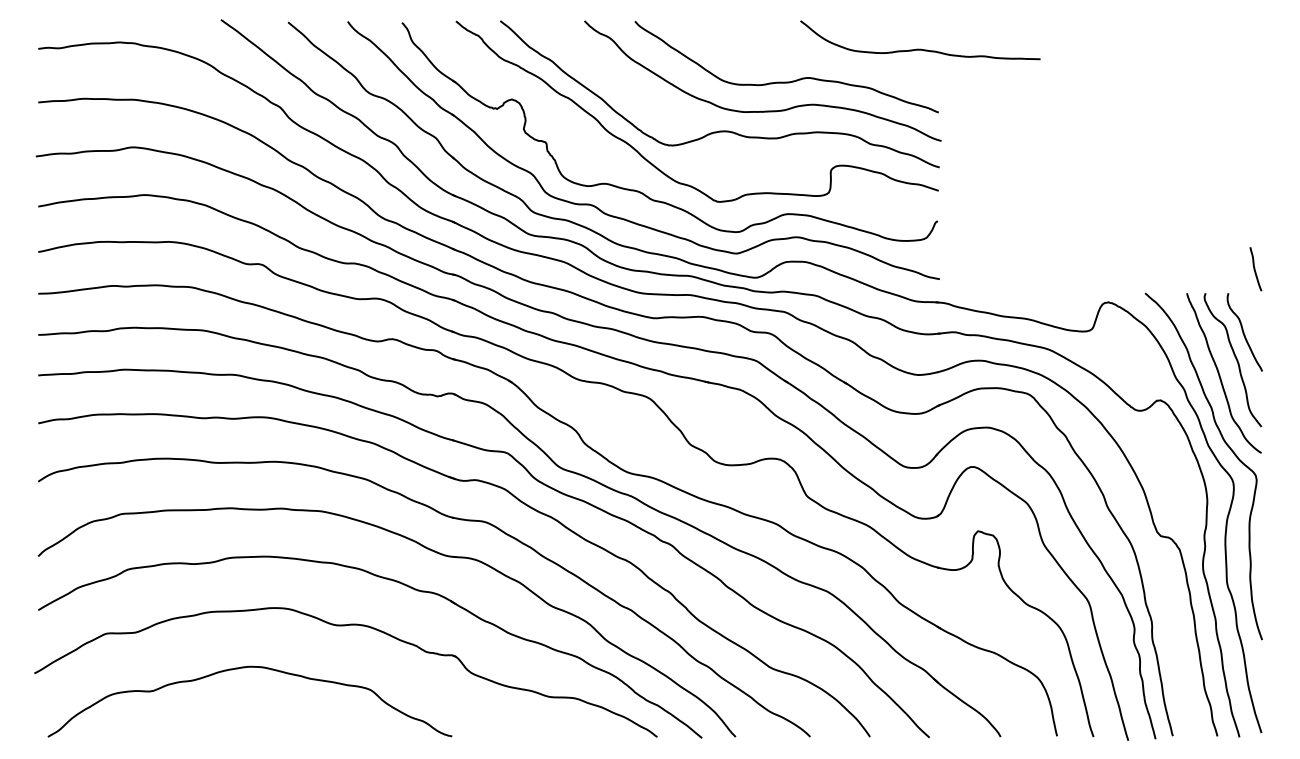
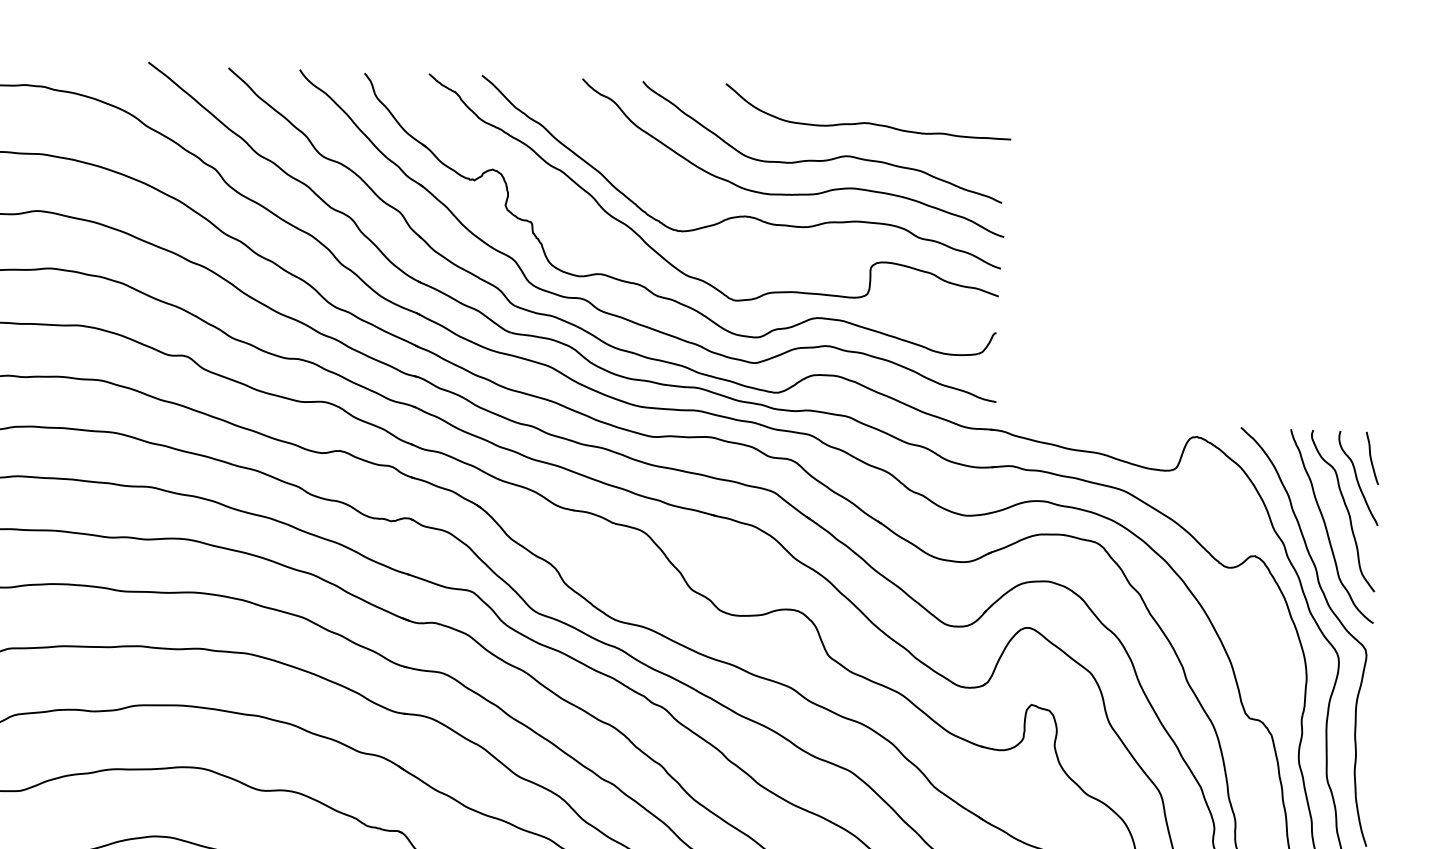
curve: (920, 48) -> (868, 121), moved
curve: (1255, 269) -> (1371, 458), moved

